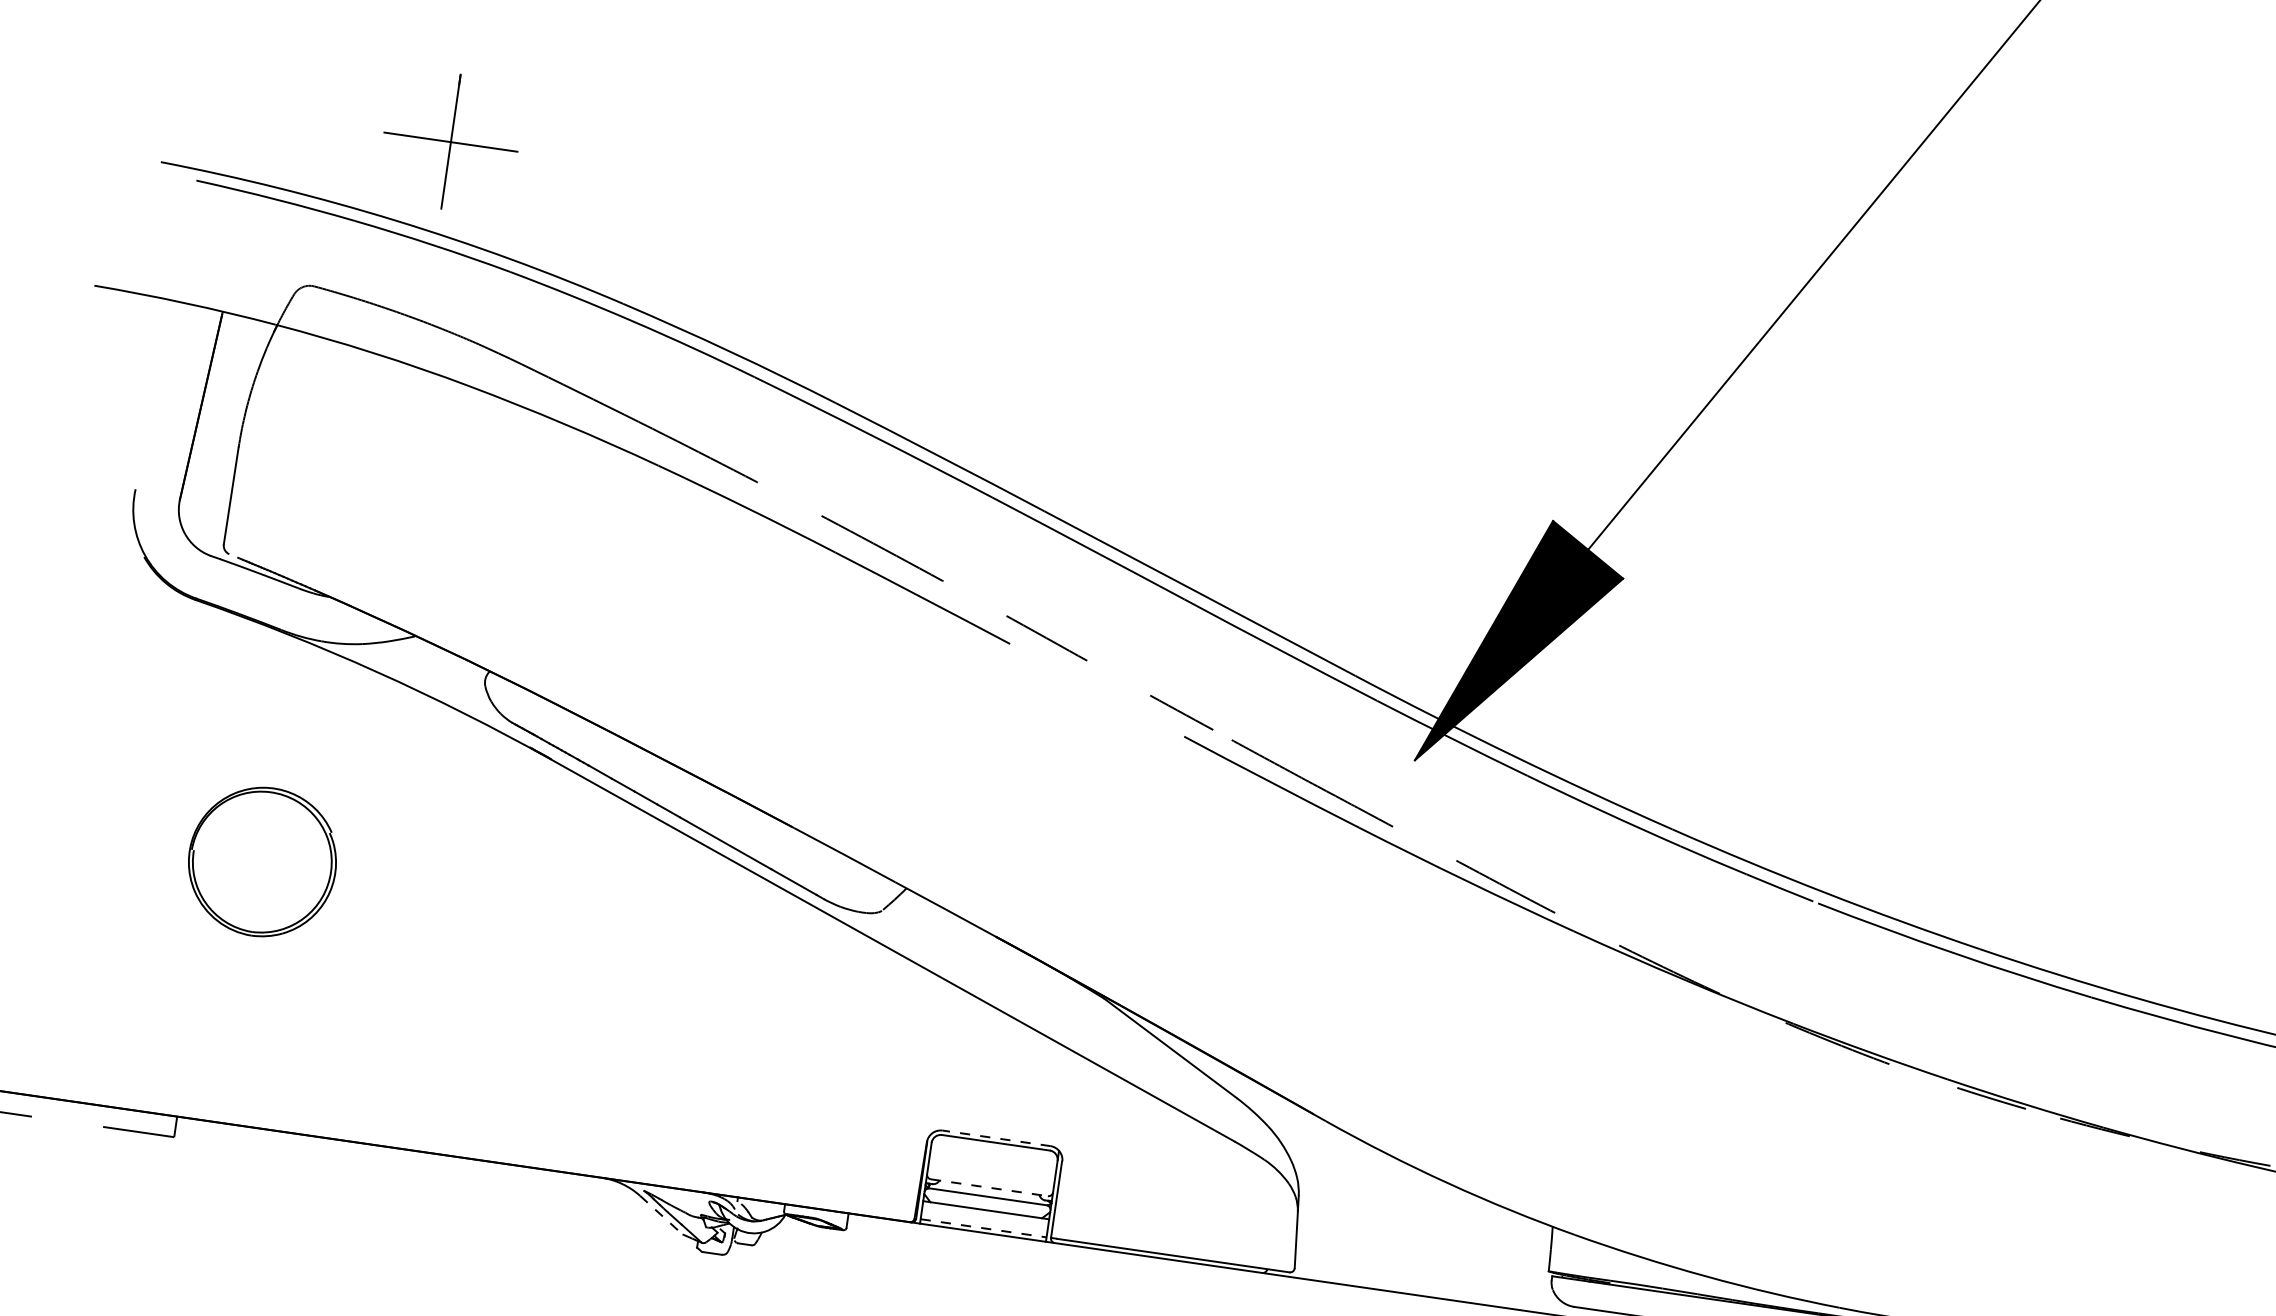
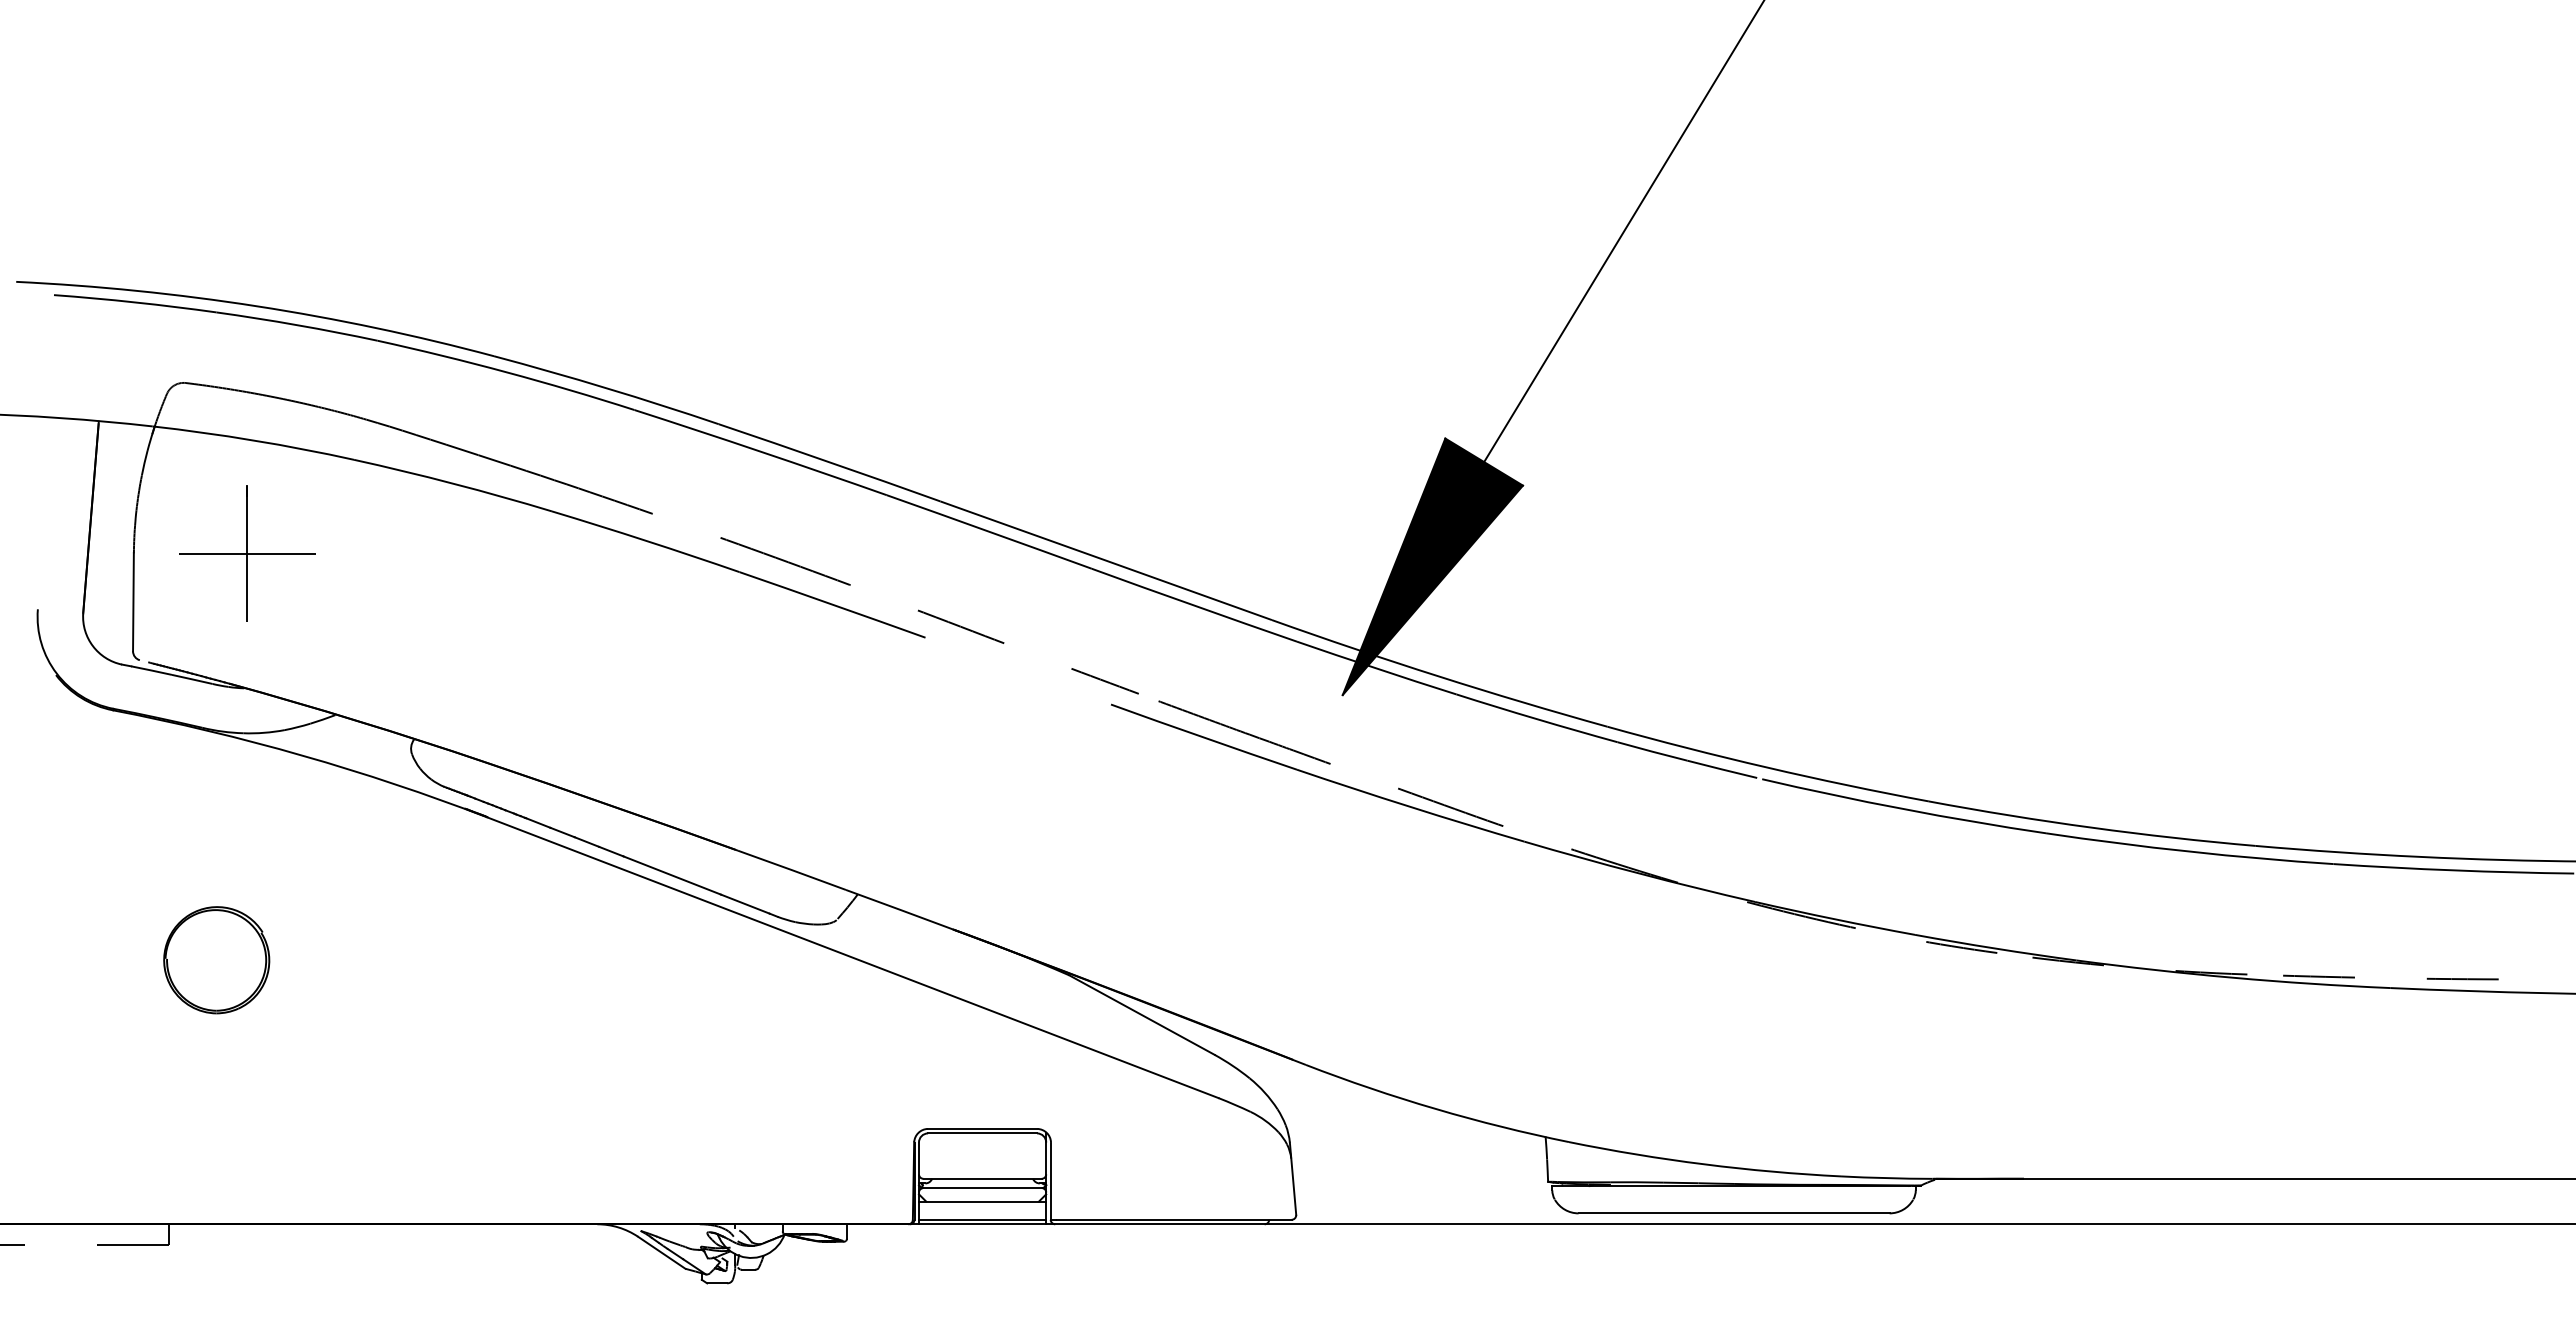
part: (451, 141) -> (247, 553), moved
part: (262, 862) -> (216, 960), size x0.71
line: (996, 1137) -> (982, 1128), dashed -> solid
line: (990, 1187) -> (983, 1178), dashed -> solid
line: (661, 1214) -> (661, 1252), dashed -> solid
line: (983, 1227) -> (982, 1219), dashed -> solid

